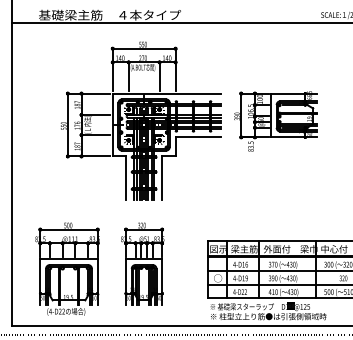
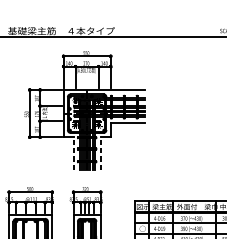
part: (275, 121) -> (185, 110), removed
line: (126, 178) -> (73, 153), solid -> dashed
line: (162, 178) -> (100, 153), solid -> dashed

